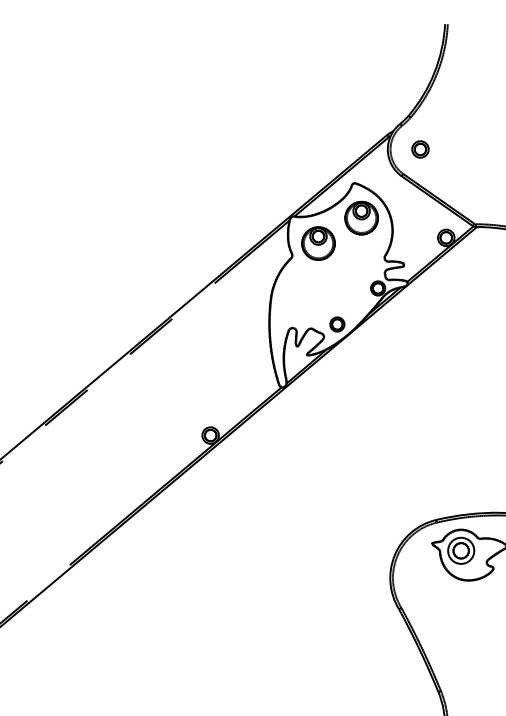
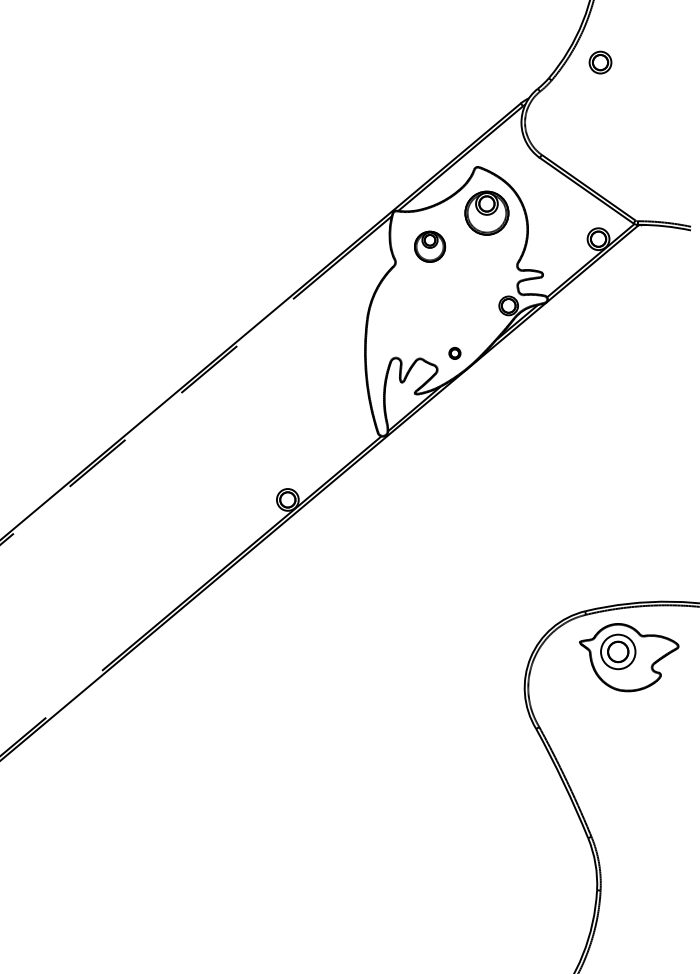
part: (420, 149) -> (600, 62), moved
part: (318, 243) -> (429, 246), size x0.7
part: (337, 324) -> (454, 353), size x0.6

